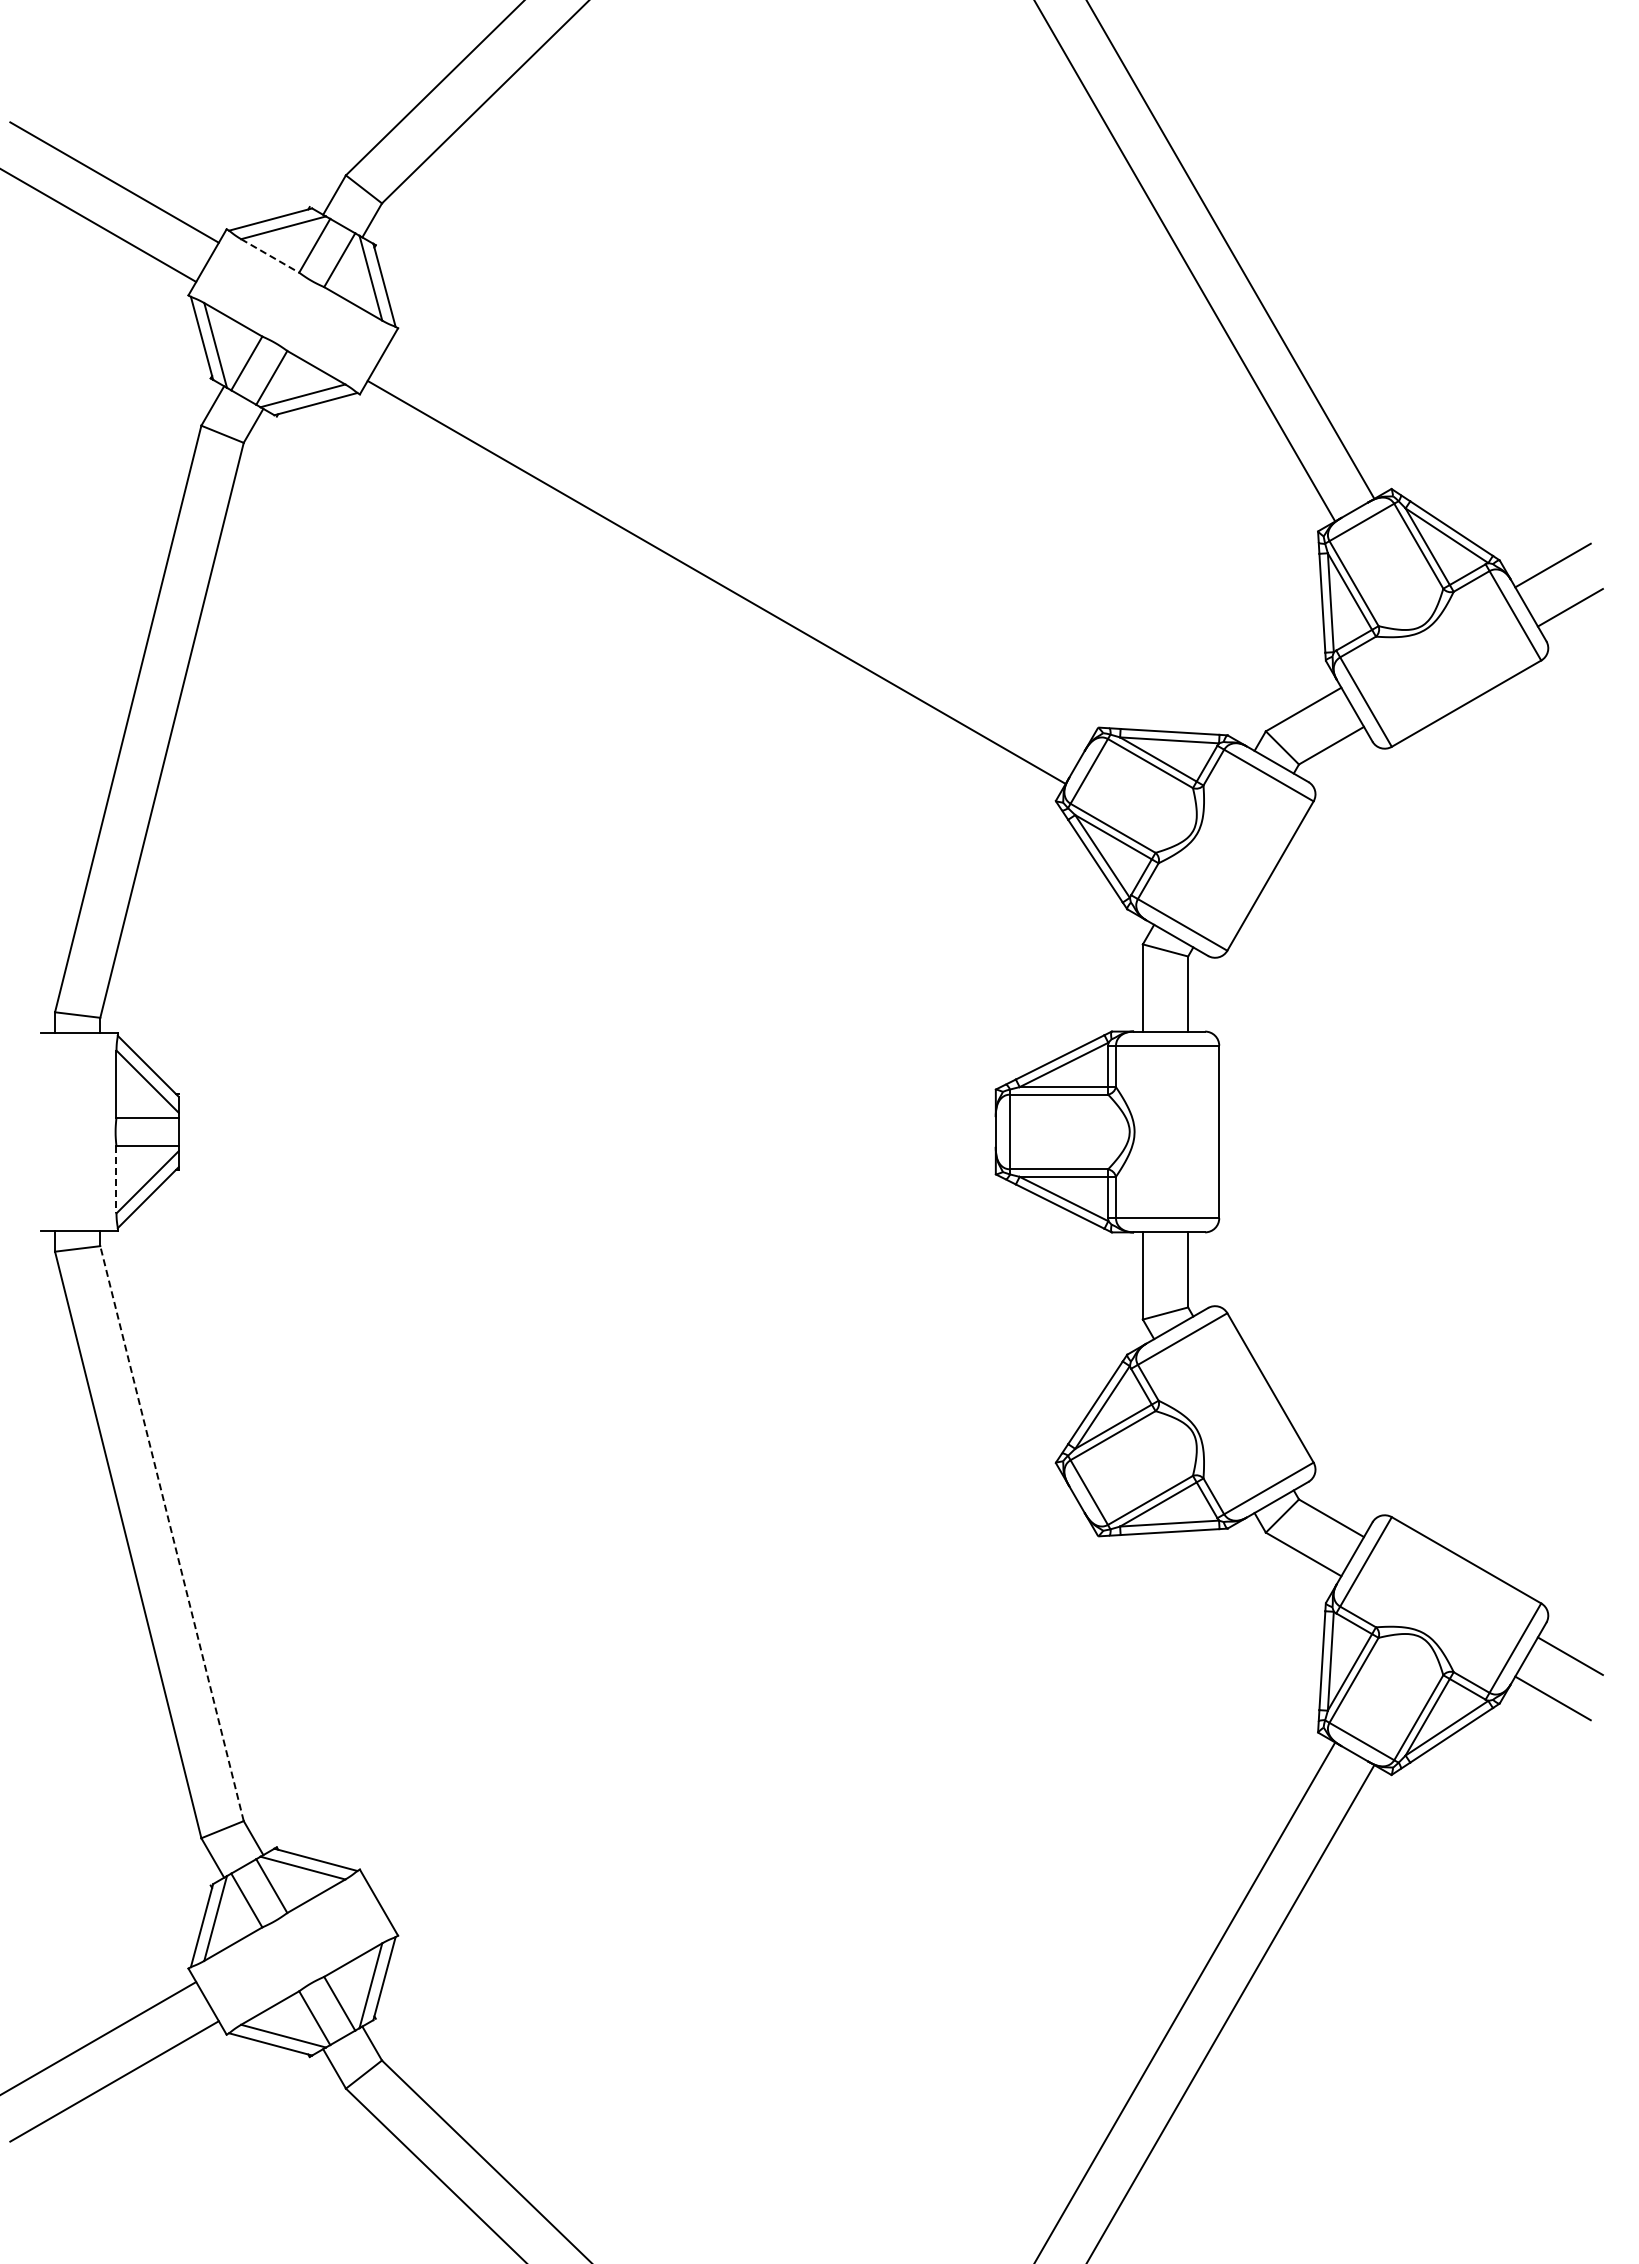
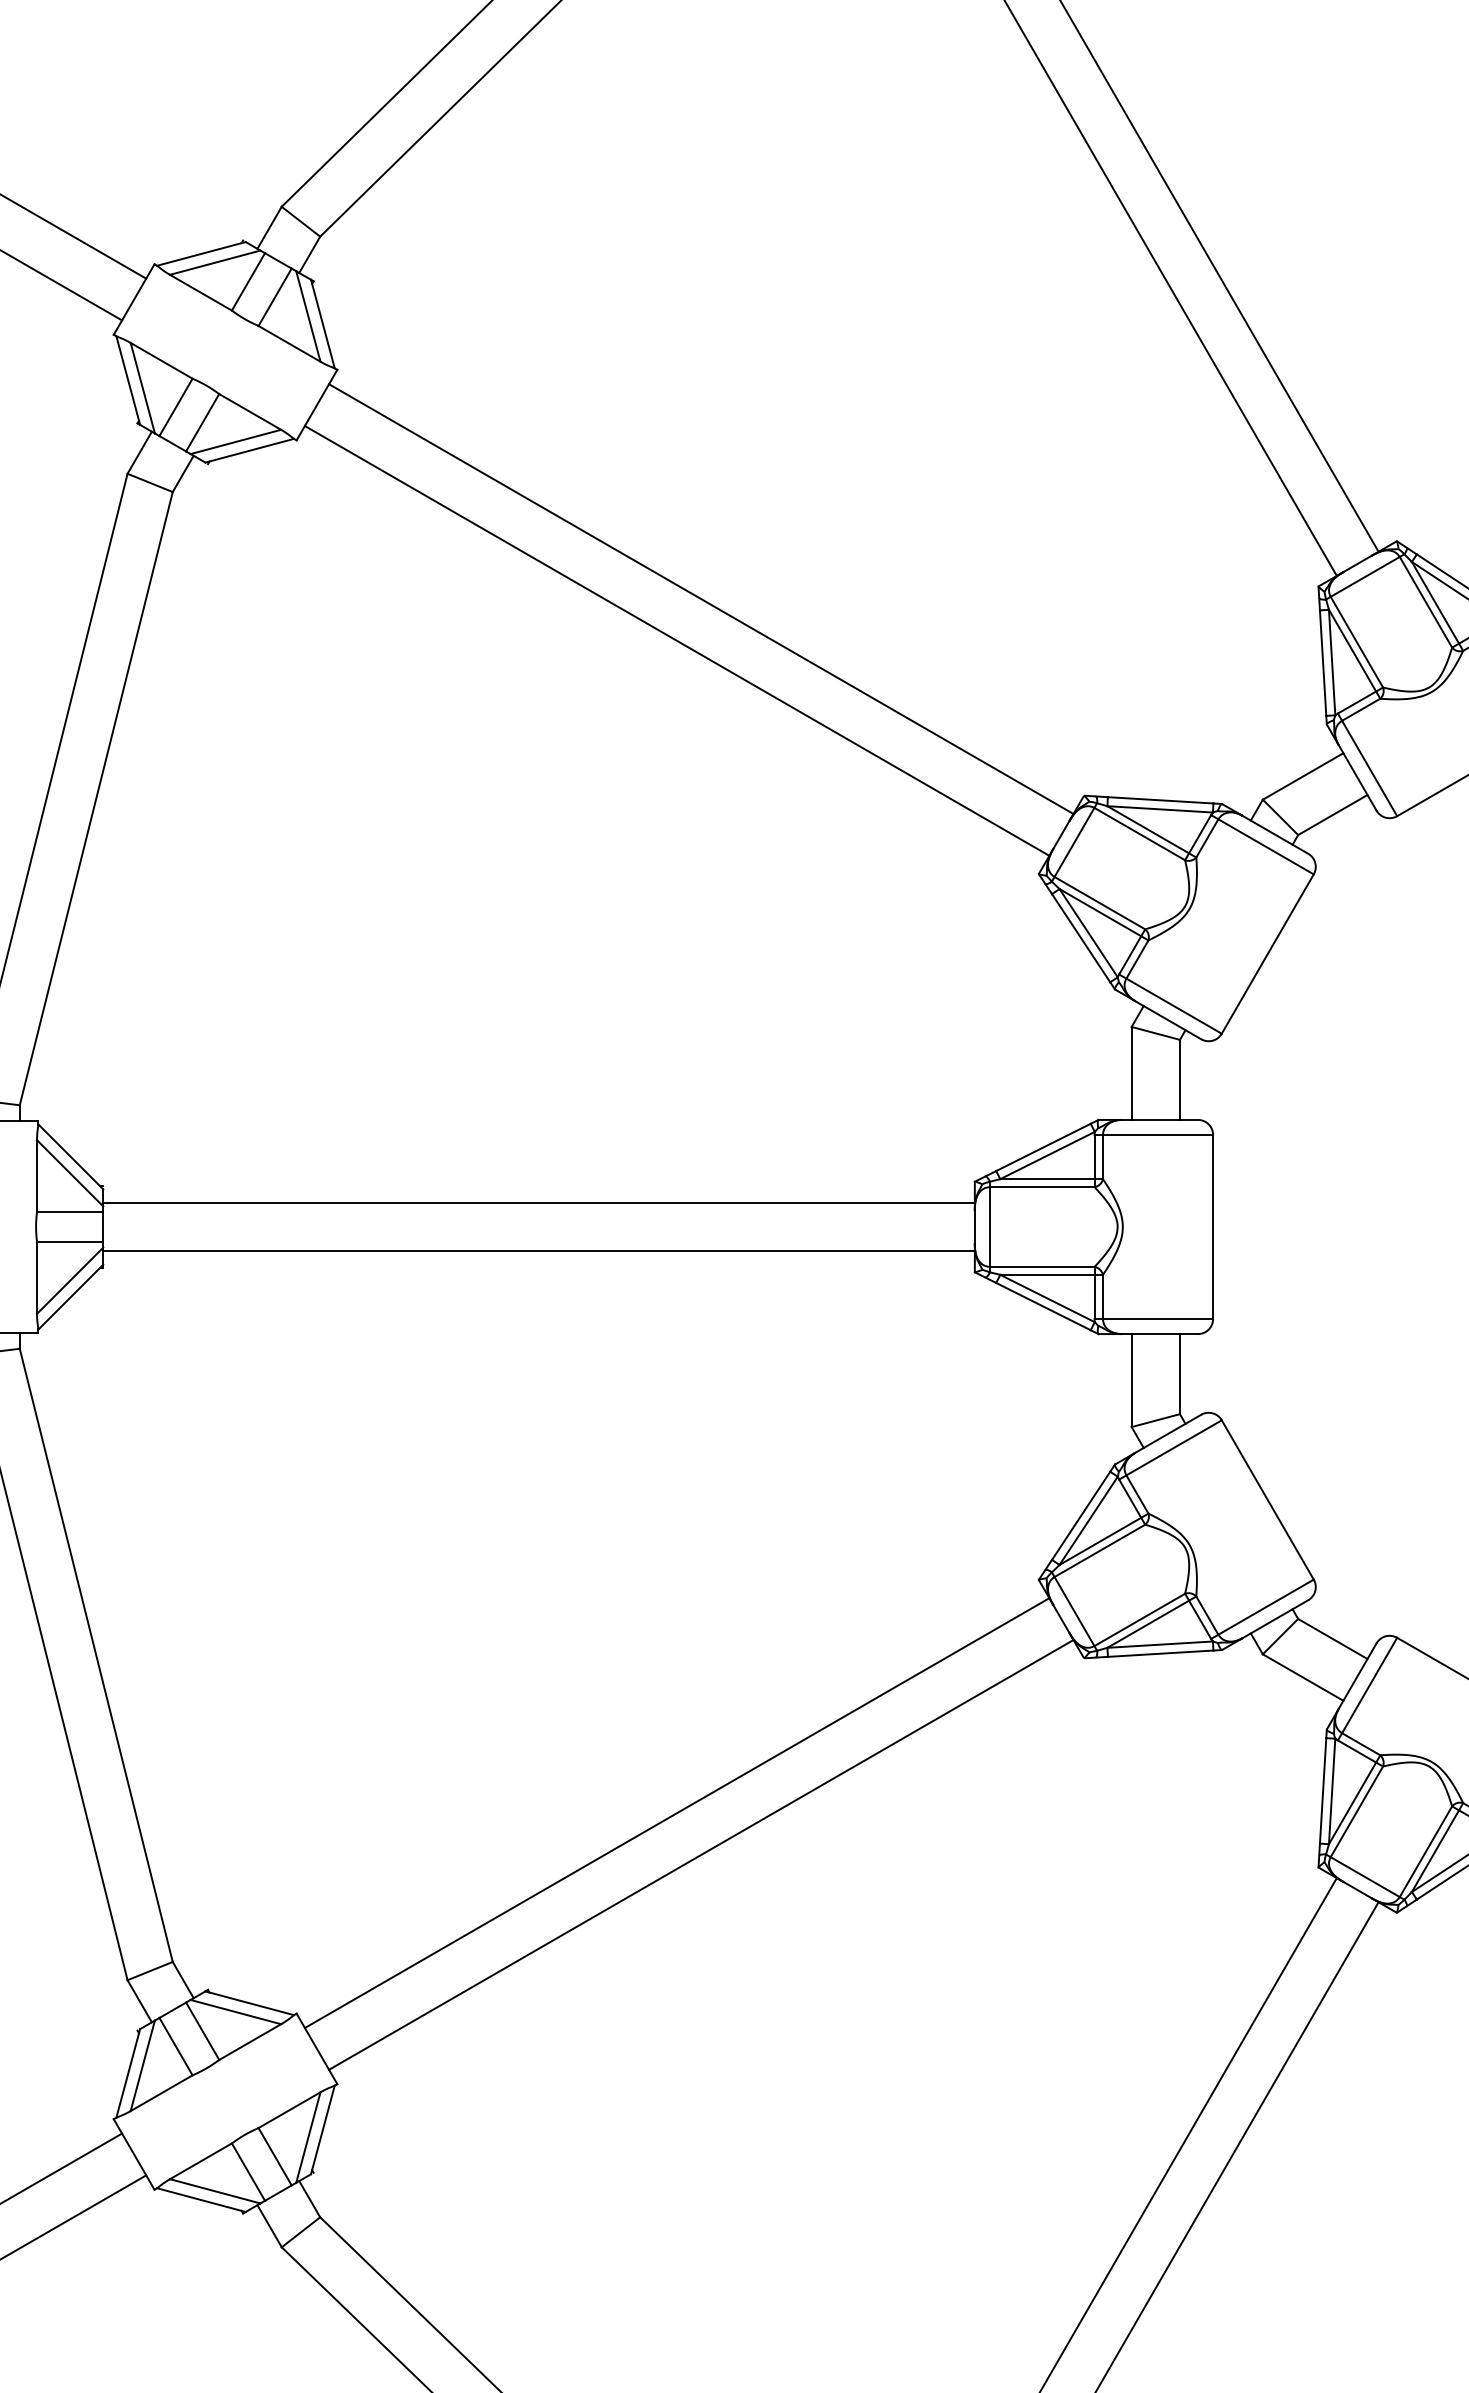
line: (270, 255) -> (201, 292), dashed -> solid
line: (739, 542) -> (701, 598), added
line: (586, 1109) -> (538, 1203), added
line: (586, 1154) -> (538, 1251), added
line: (116, 1179) -> (37, 1277), dashed -> solid
line: (171, 1533) -> (95, 1655), dashed -> solid
line: (716, 1681) -> (676, 1813), added
line: (739, 1720) -> (701, 1854), added

